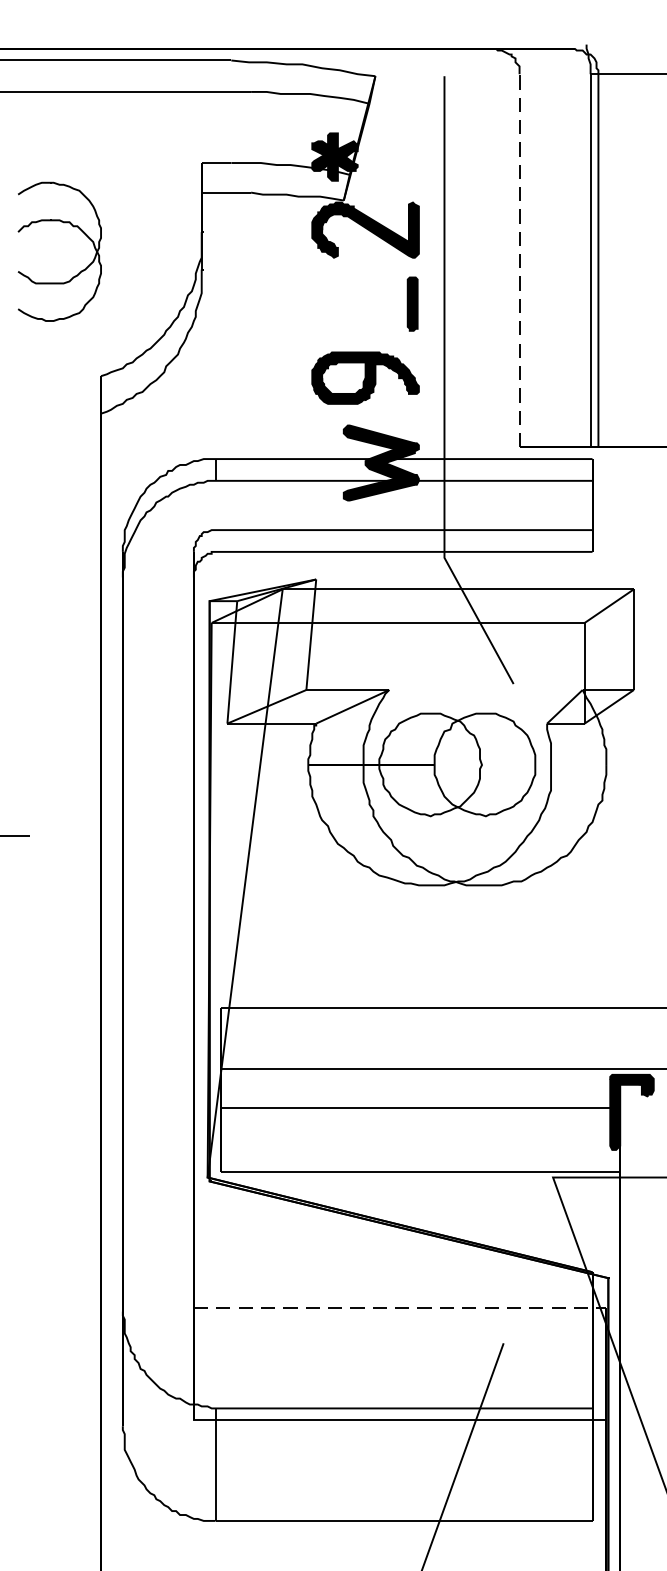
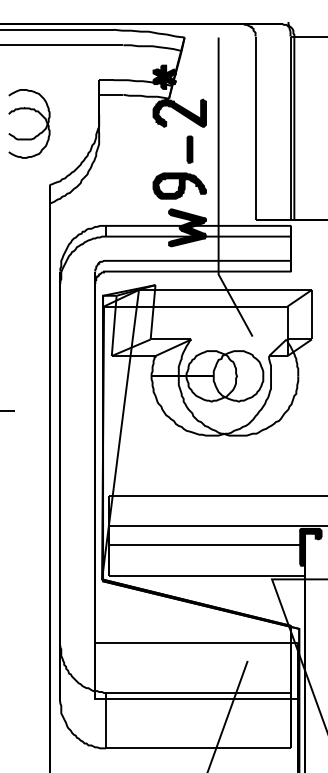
line: (519, 257) -> (255, 126), dashed -> solid
part: (411, 303) -> (189, 149), moved
line: (401, 1307) -> (197, 643), dashed -> solid

